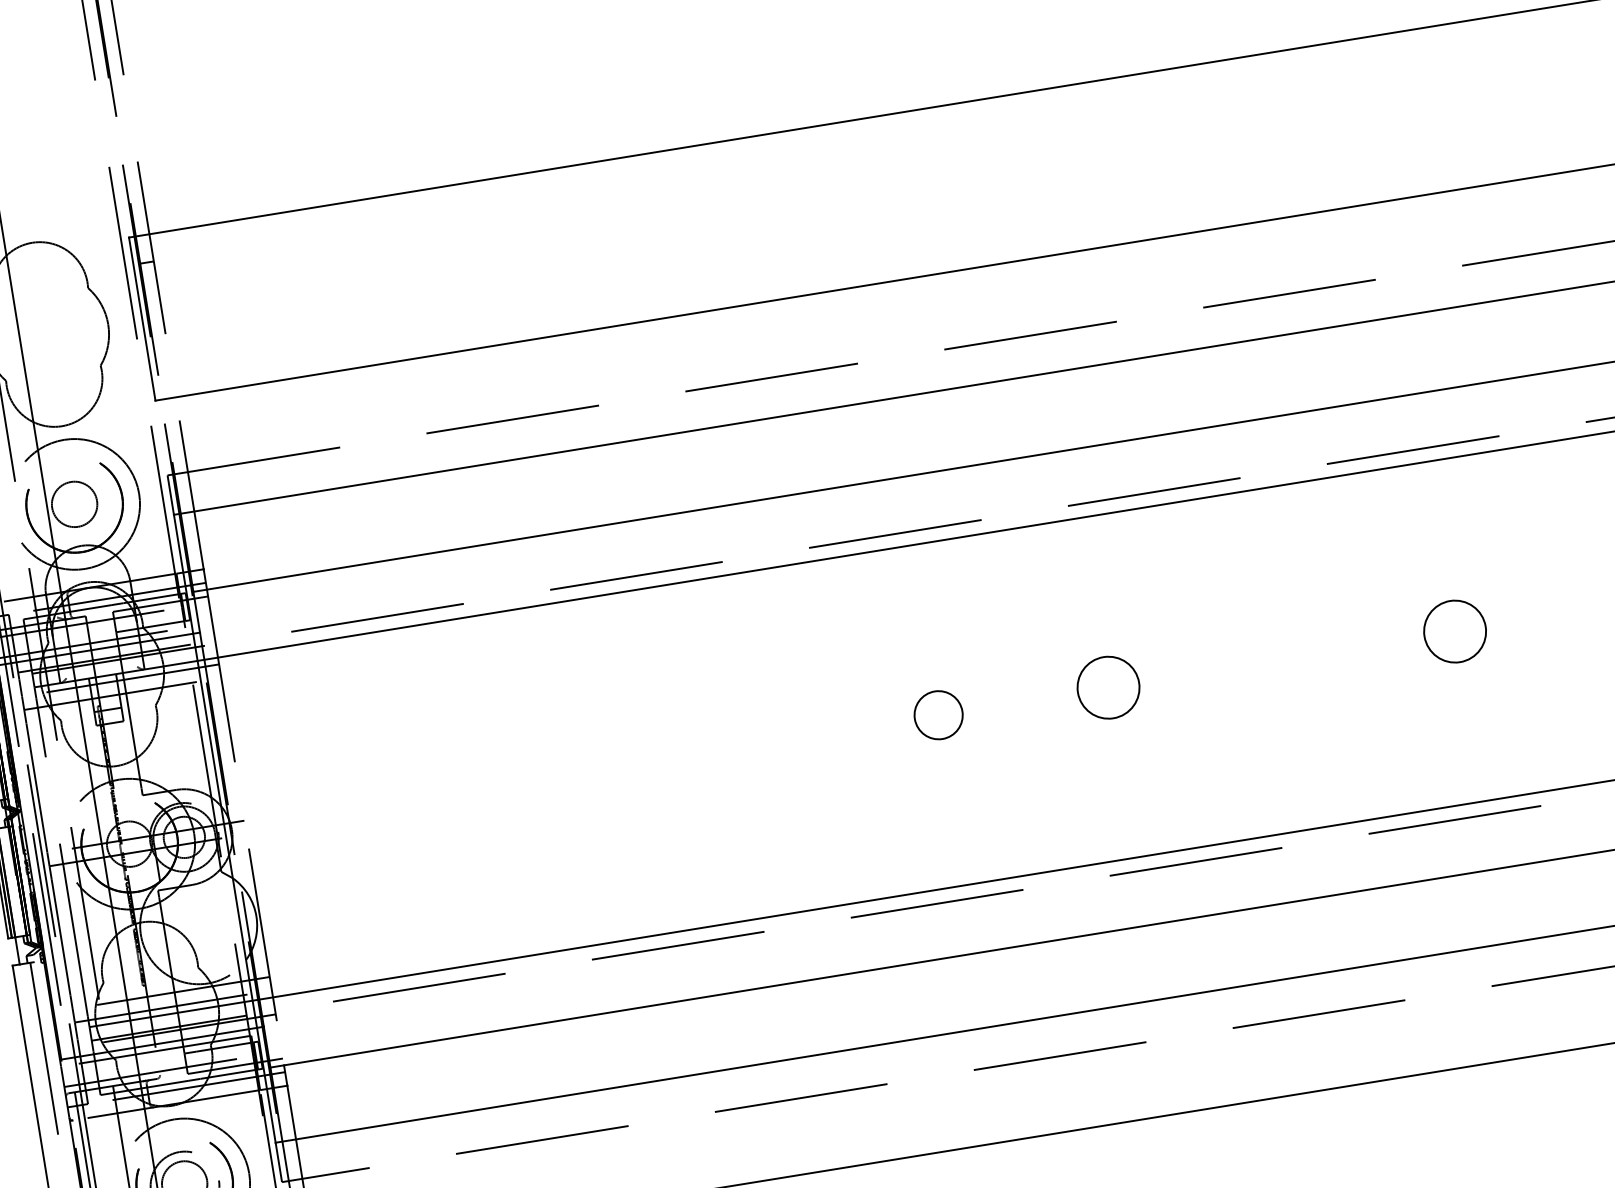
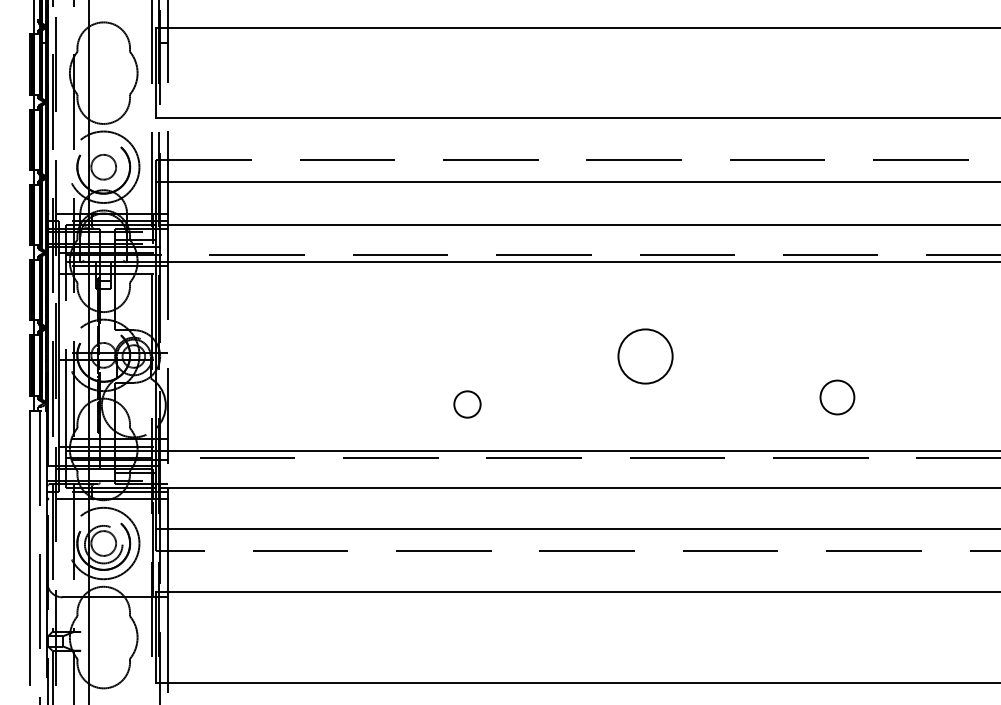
circle: (1455, 631) -> (837, 397), moved
circle: (1108, 687) -> (645, 356), size x1.6
circle: (938, 715) -> (467, 404), moved

